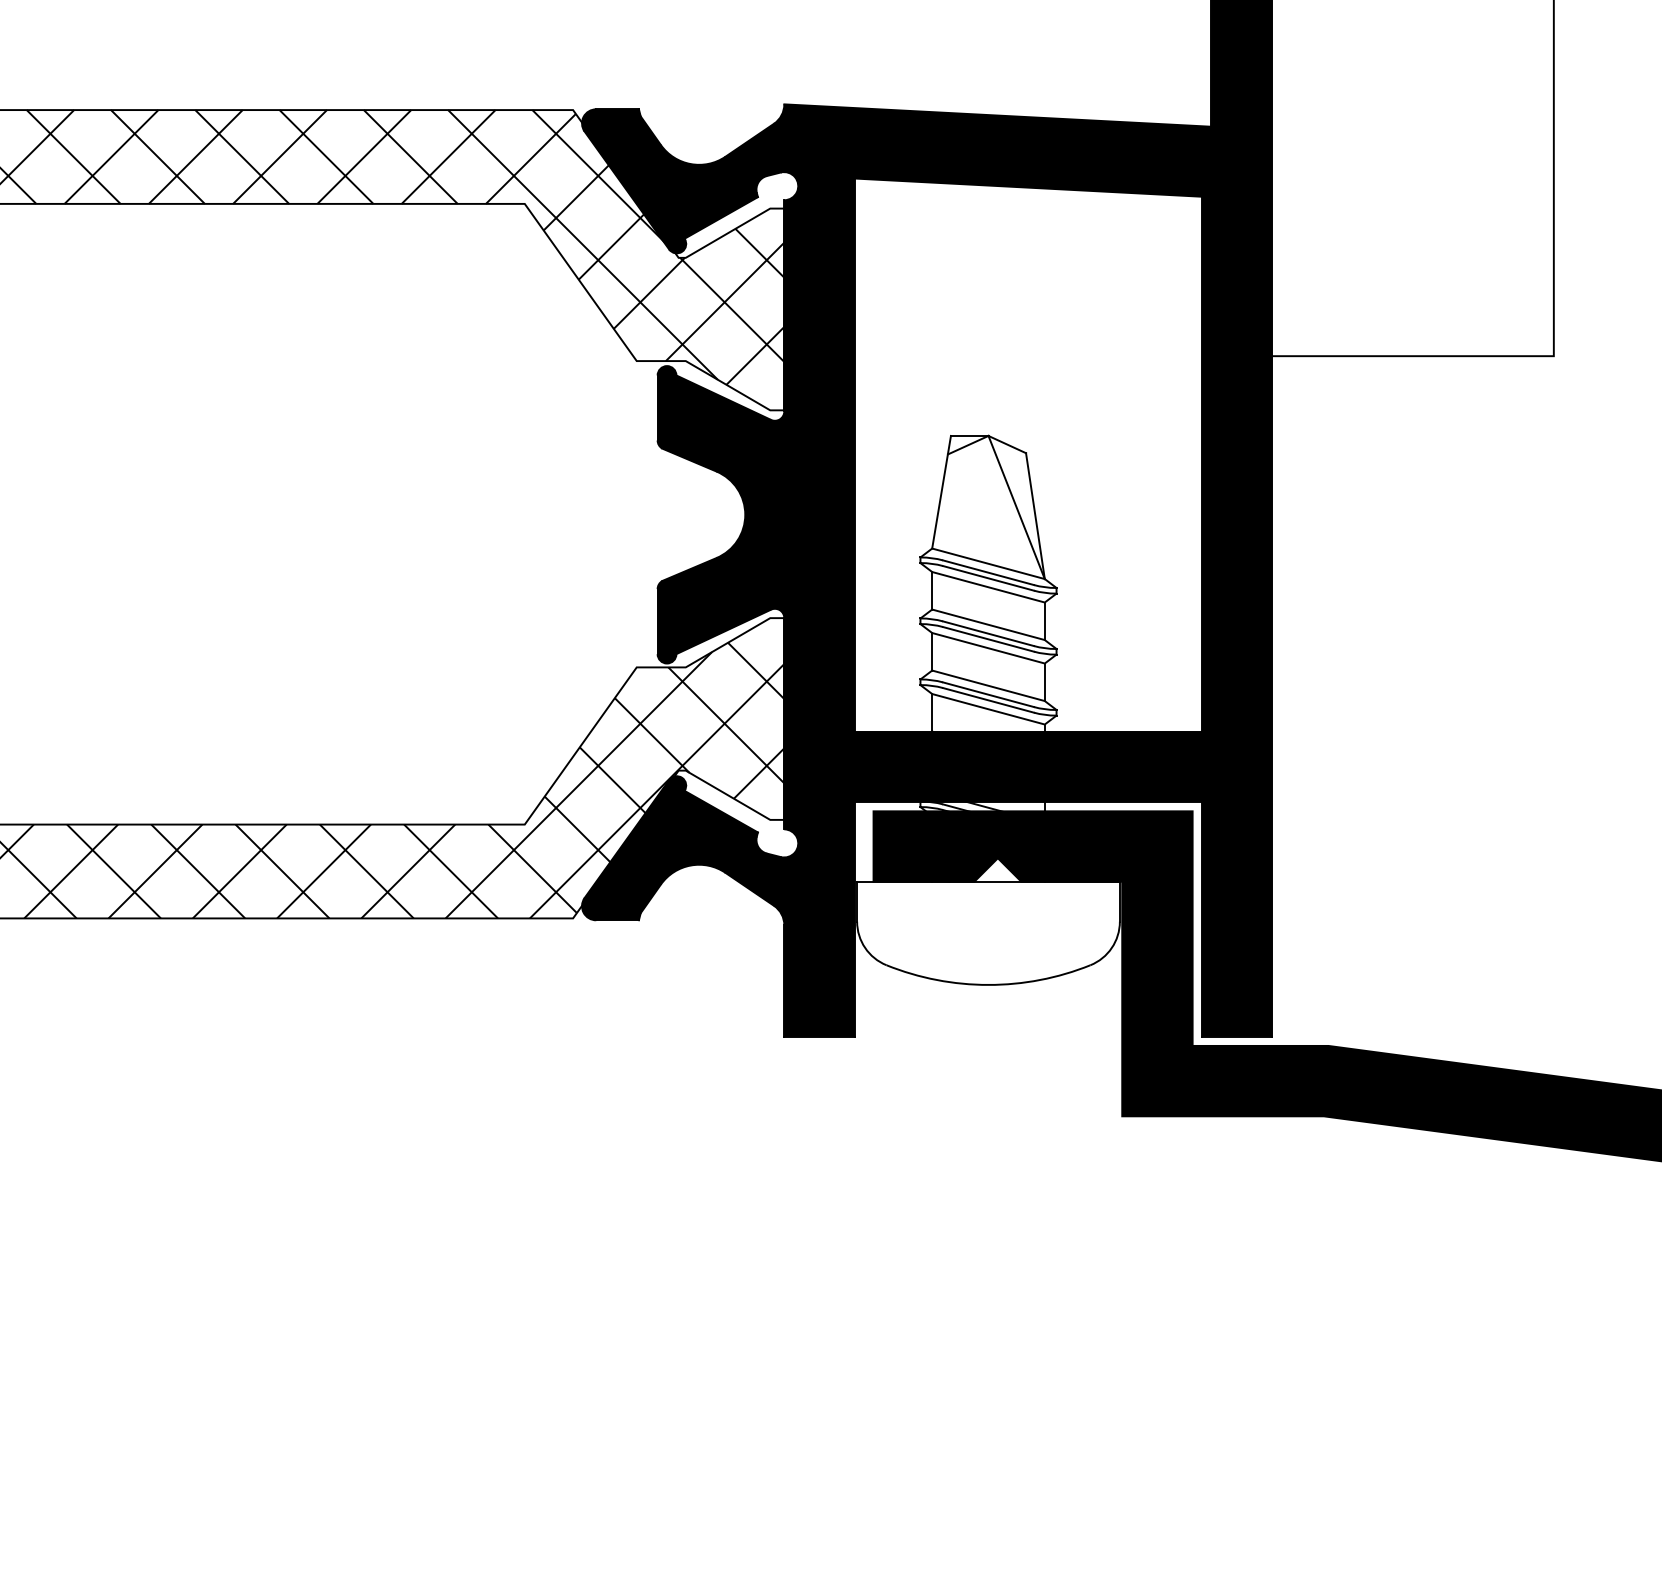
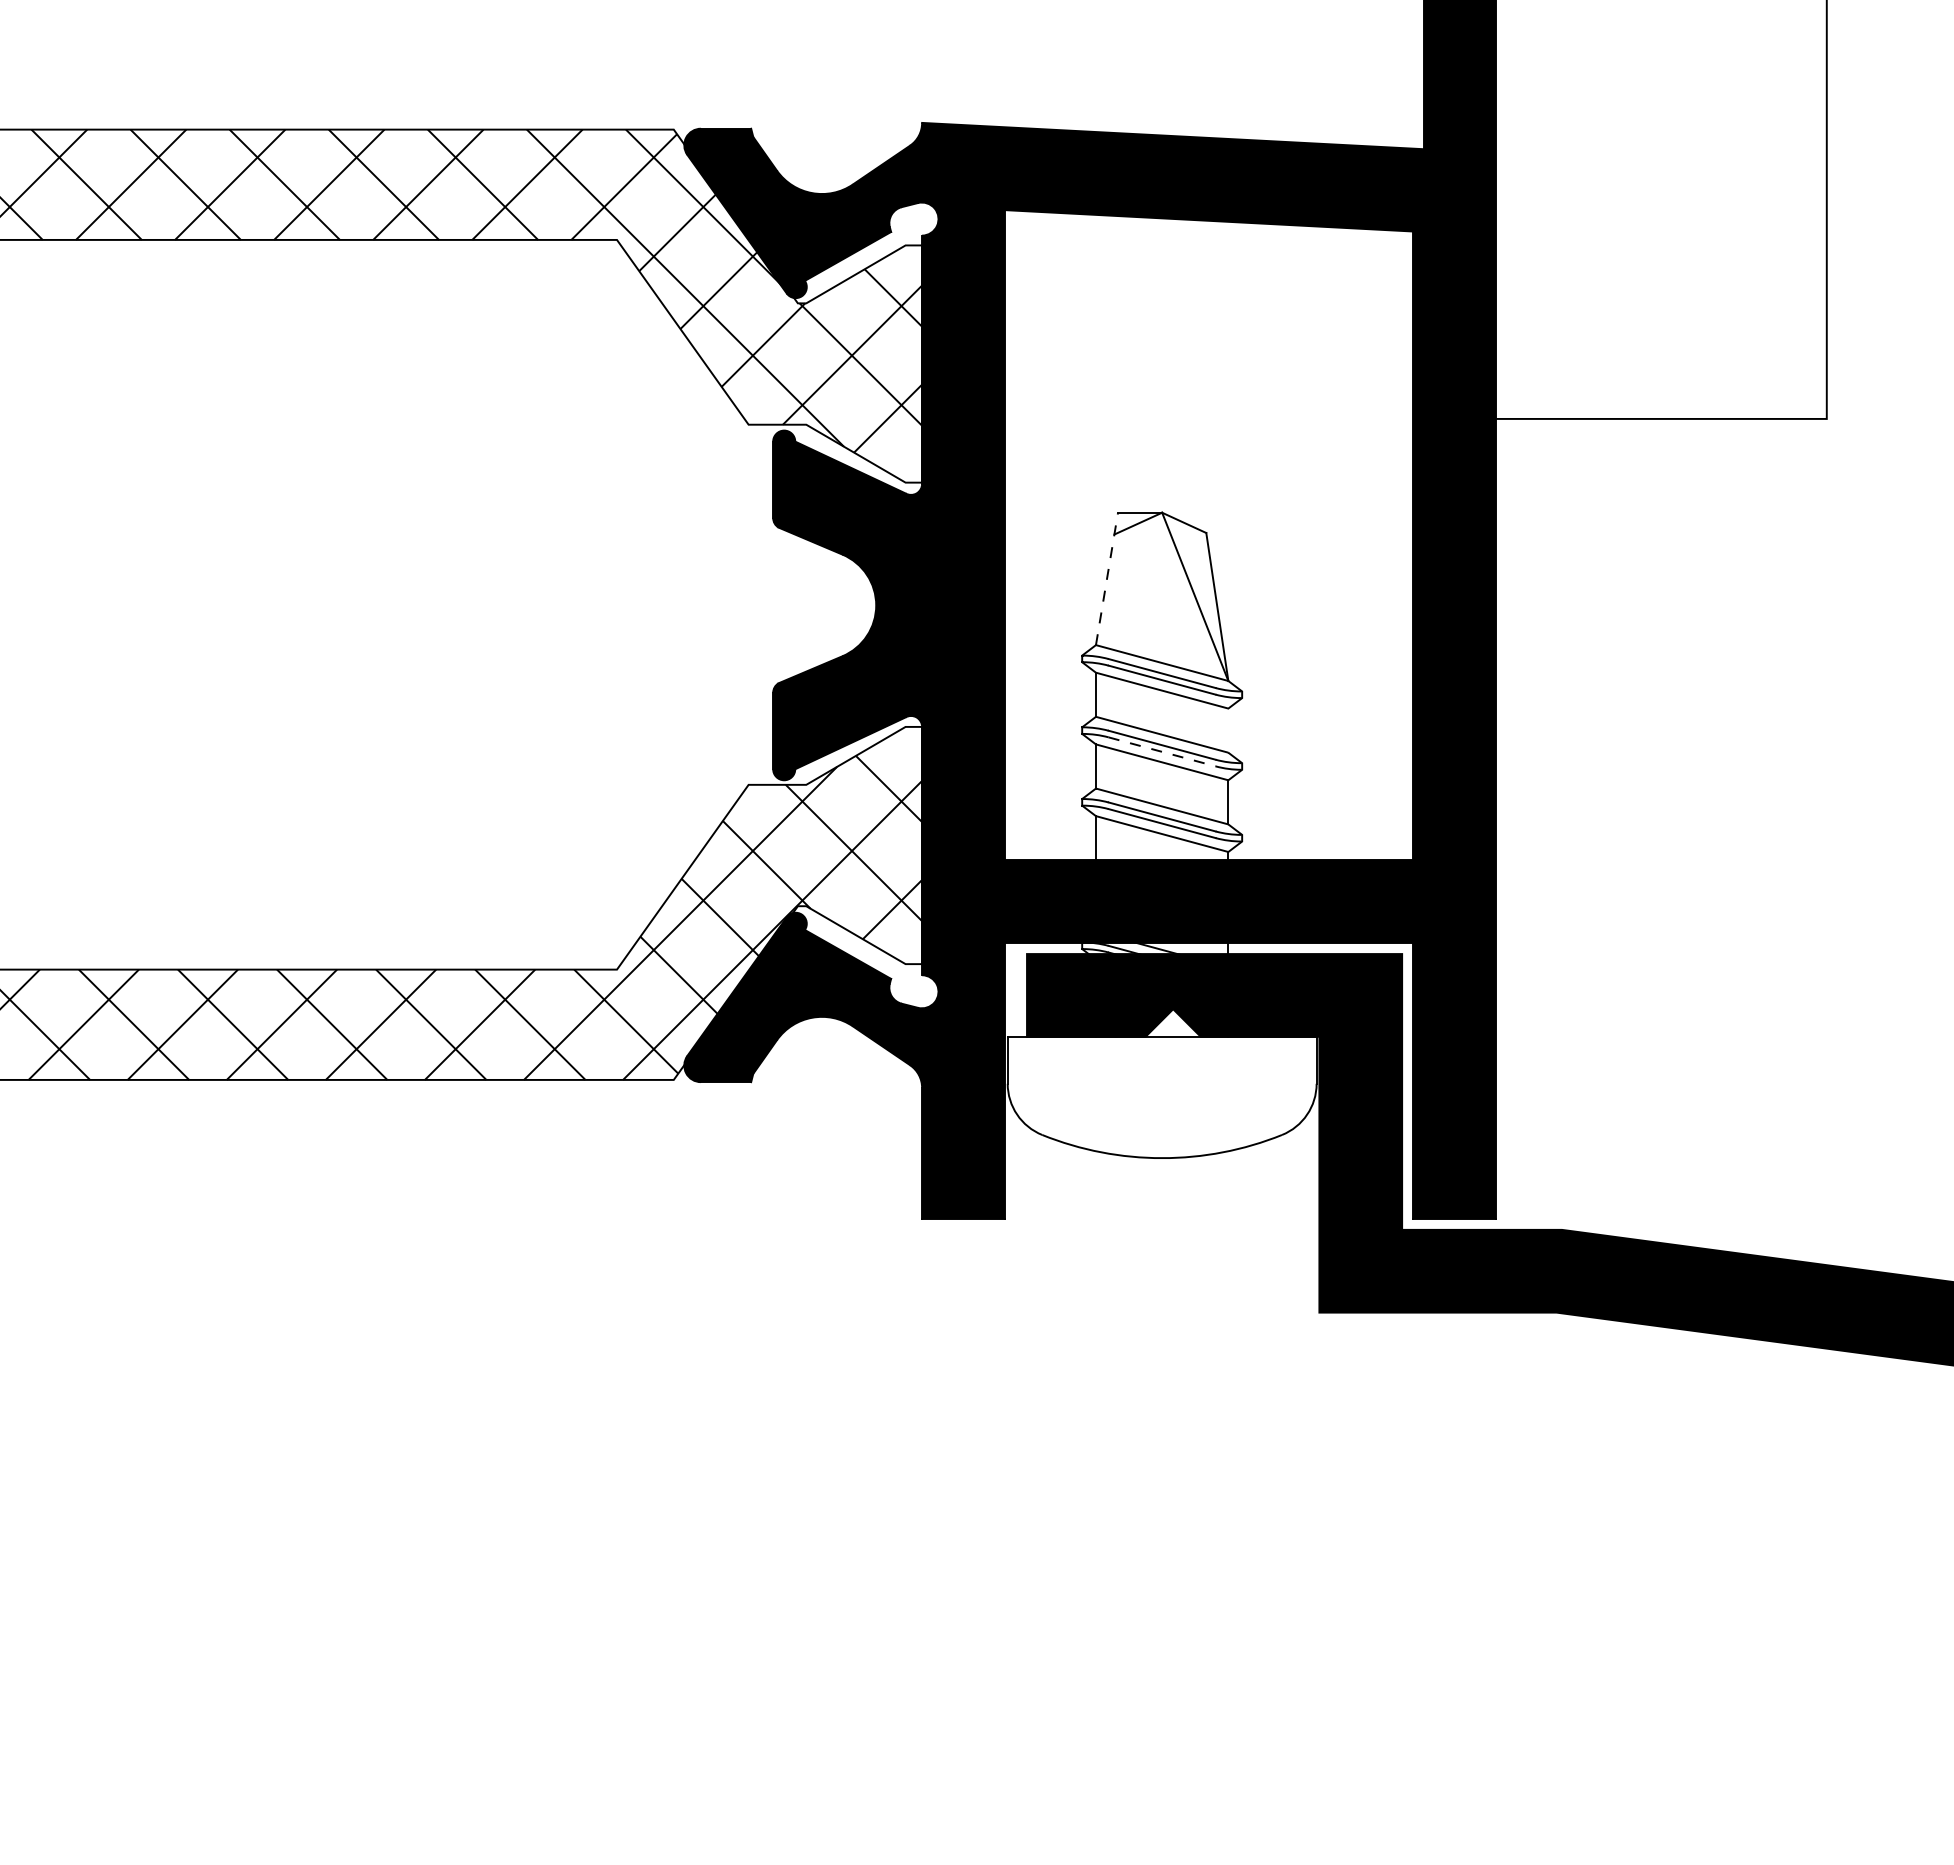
line: (942, 491) -> (1107, 578), solid -> dashed
line: (1044, 621) -> (1228, 730), removed
line: (988, 639) -> (1162, 752), solid -> dashed

